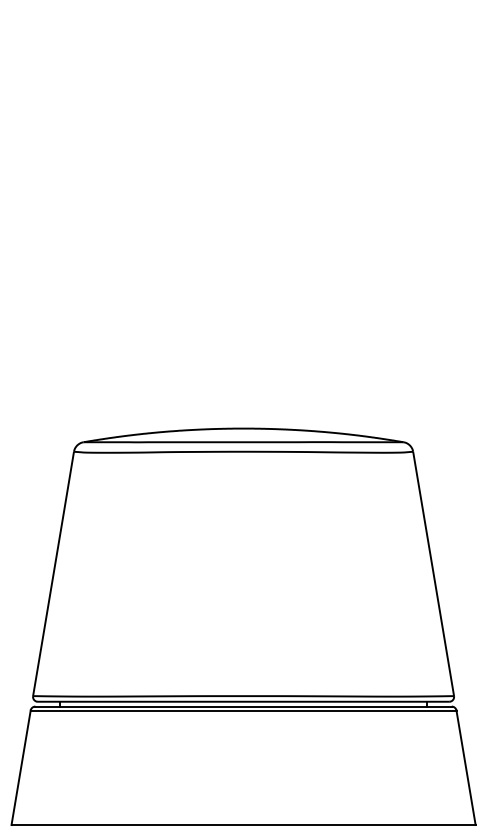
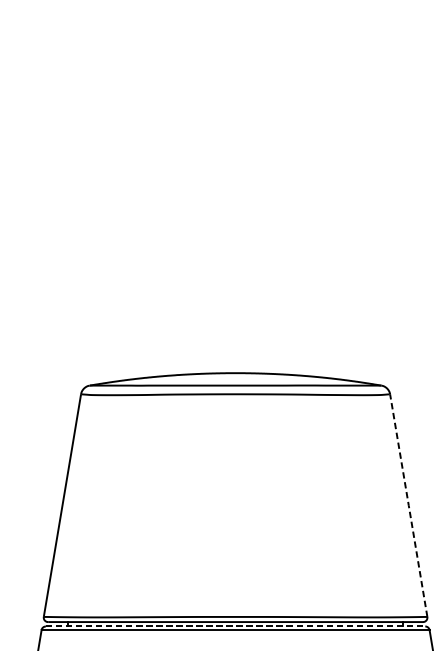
line: (433, 574) -> (408, 506), solid -> dashed
line: (244, 706) -> (236, 626), solid -> dashed

